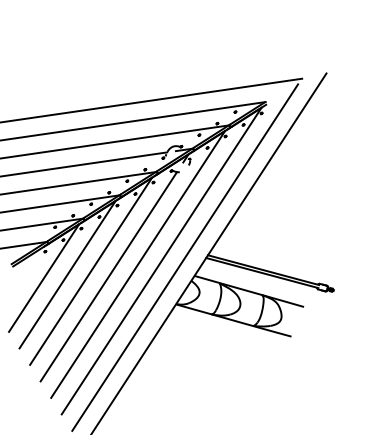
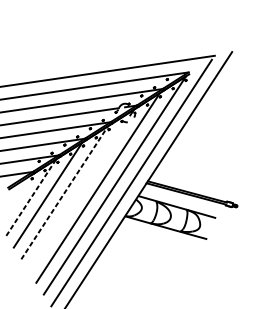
line: (91, 271) -> (65, 192), solid -> dashed
line: (108, 276) -> (77, 196), removed
line: (44, 277) -> (31, 197), solid -> dashed

